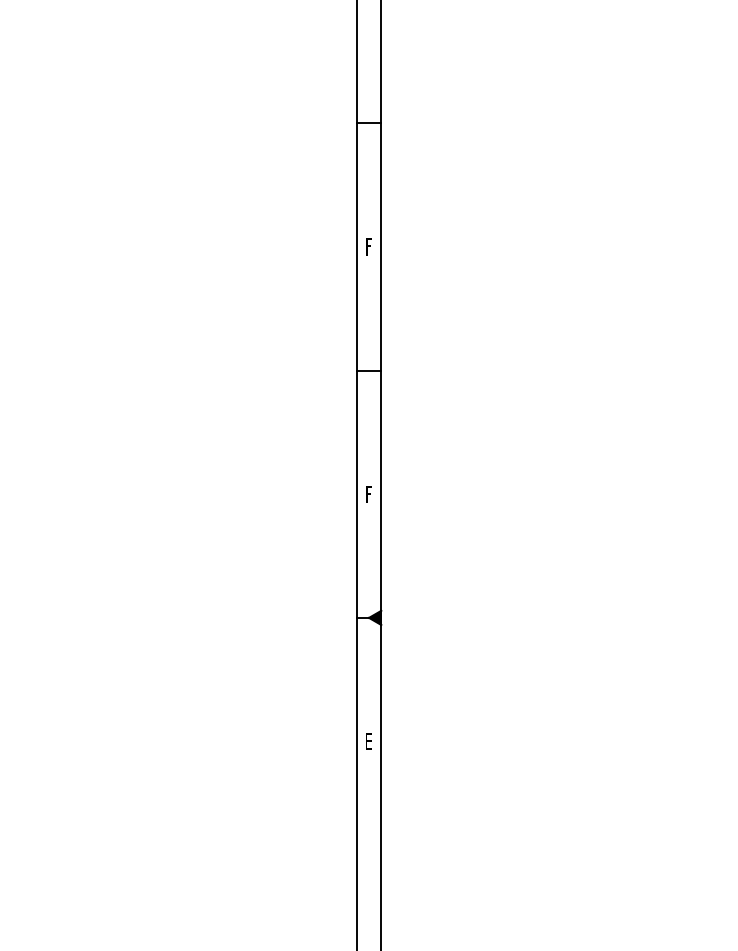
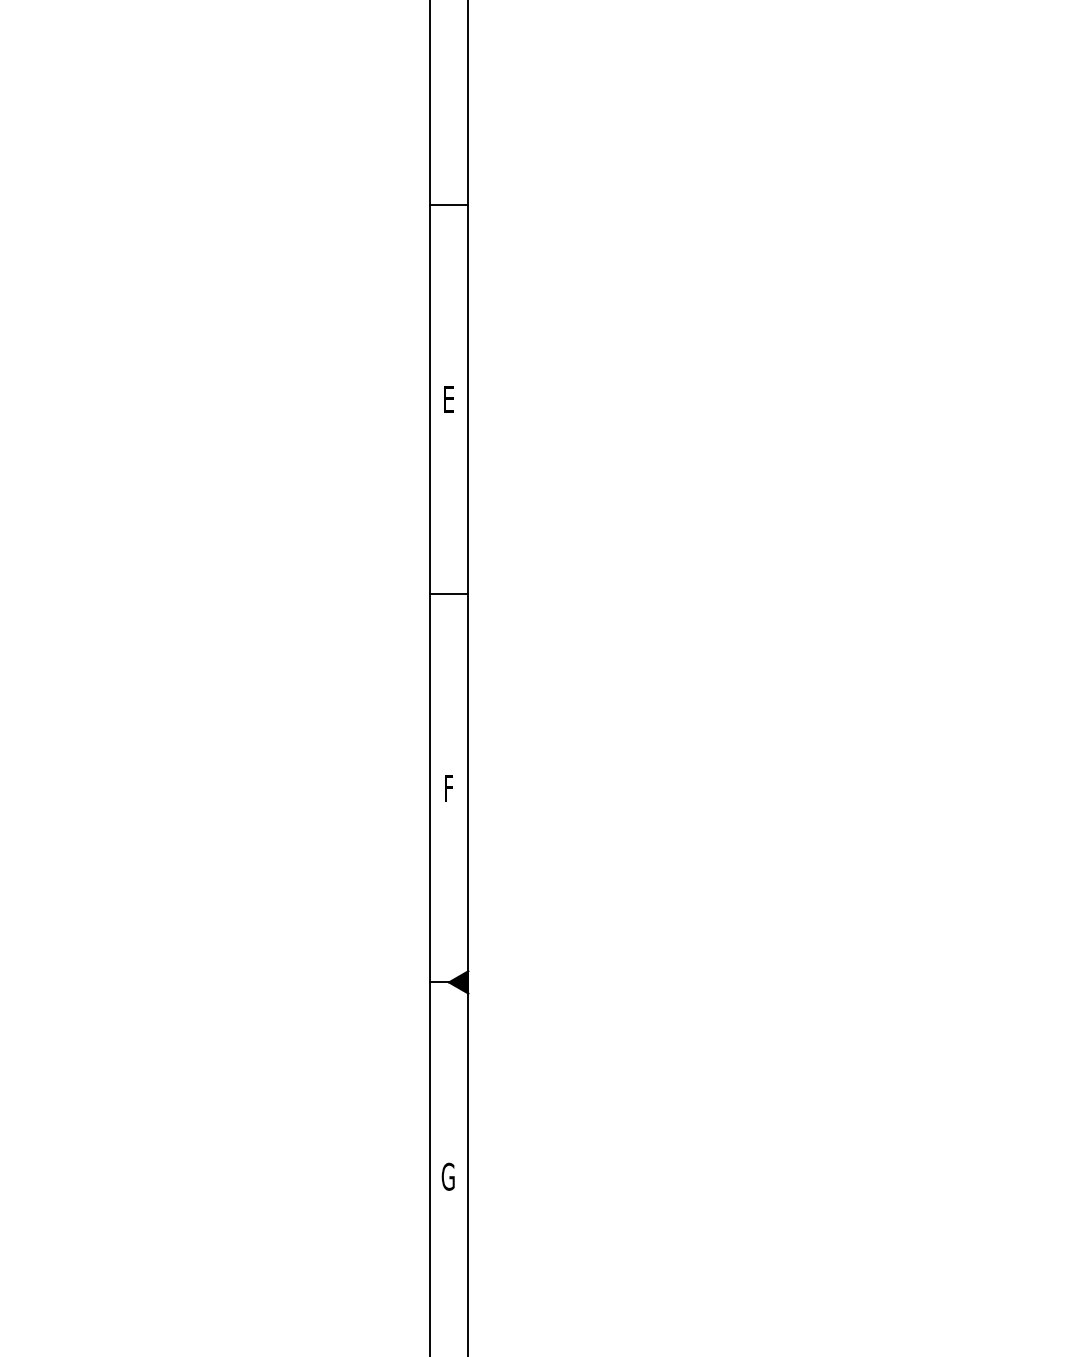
text: (369, 247) -> (449, 400), F -> E
text: (368, 741) -> (448, 1176), E -> G

